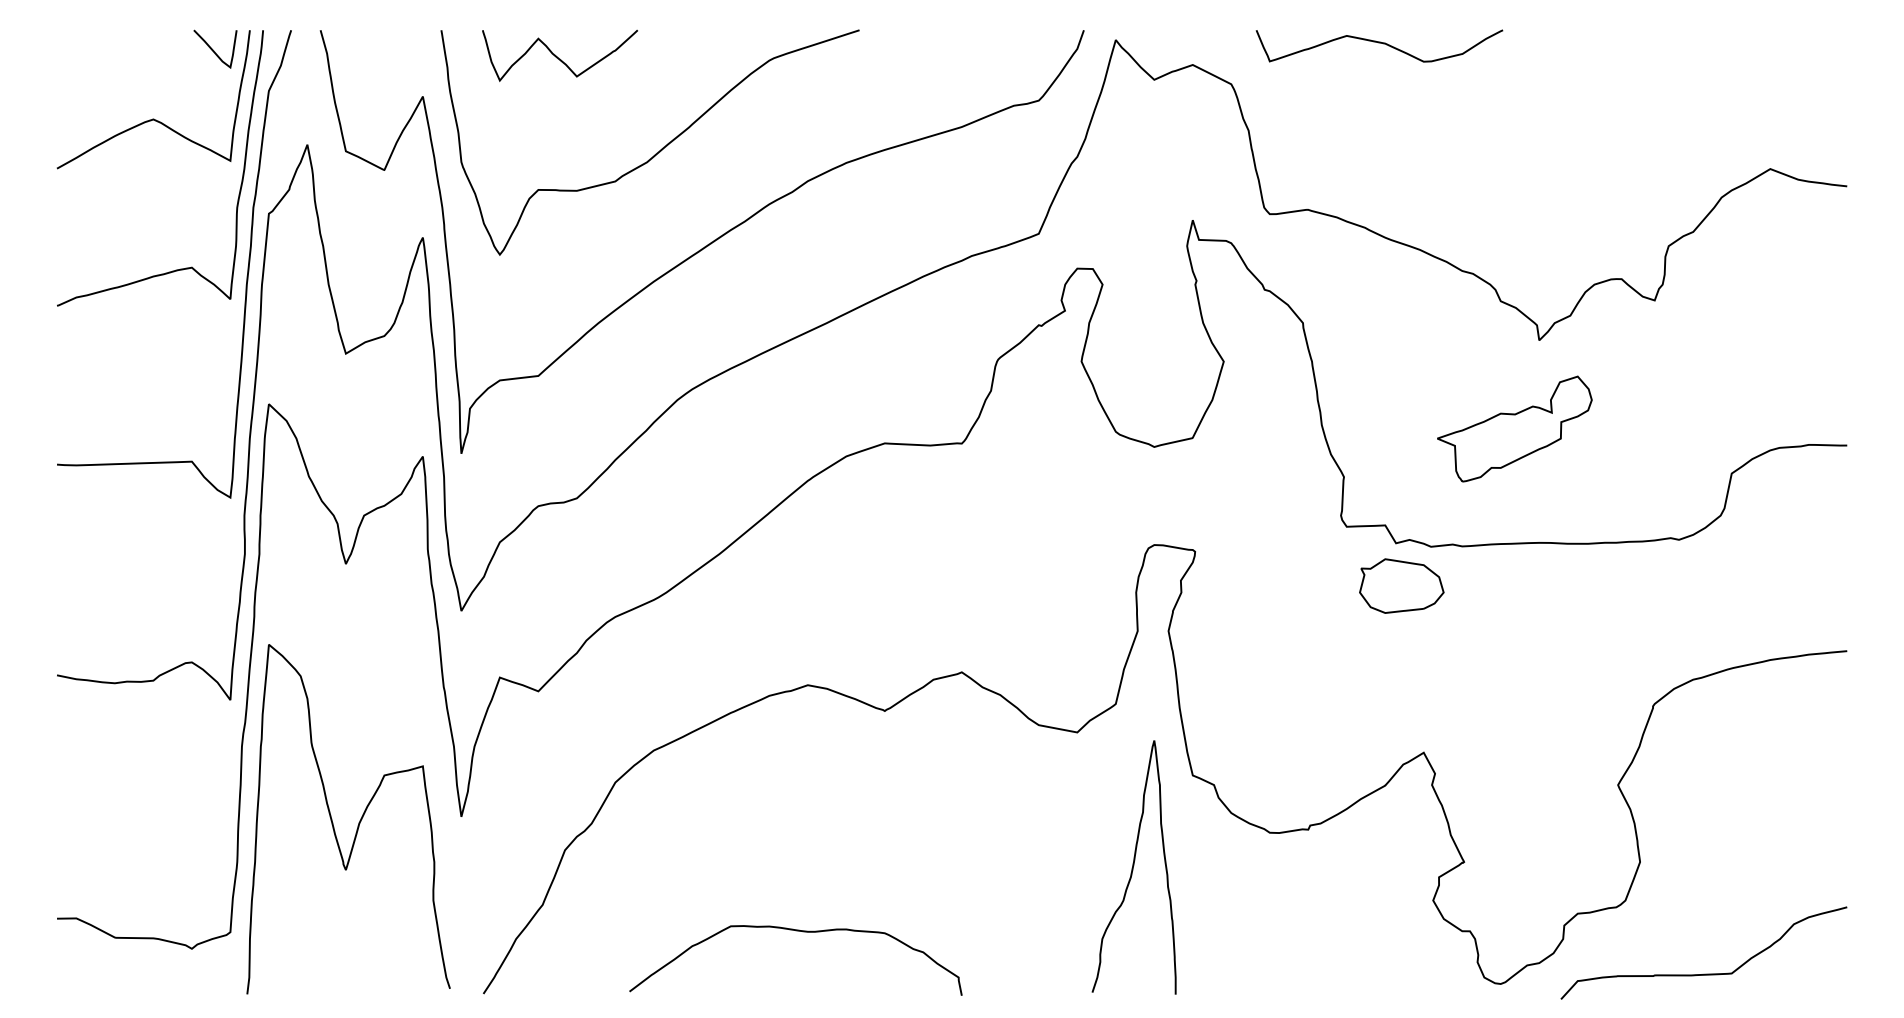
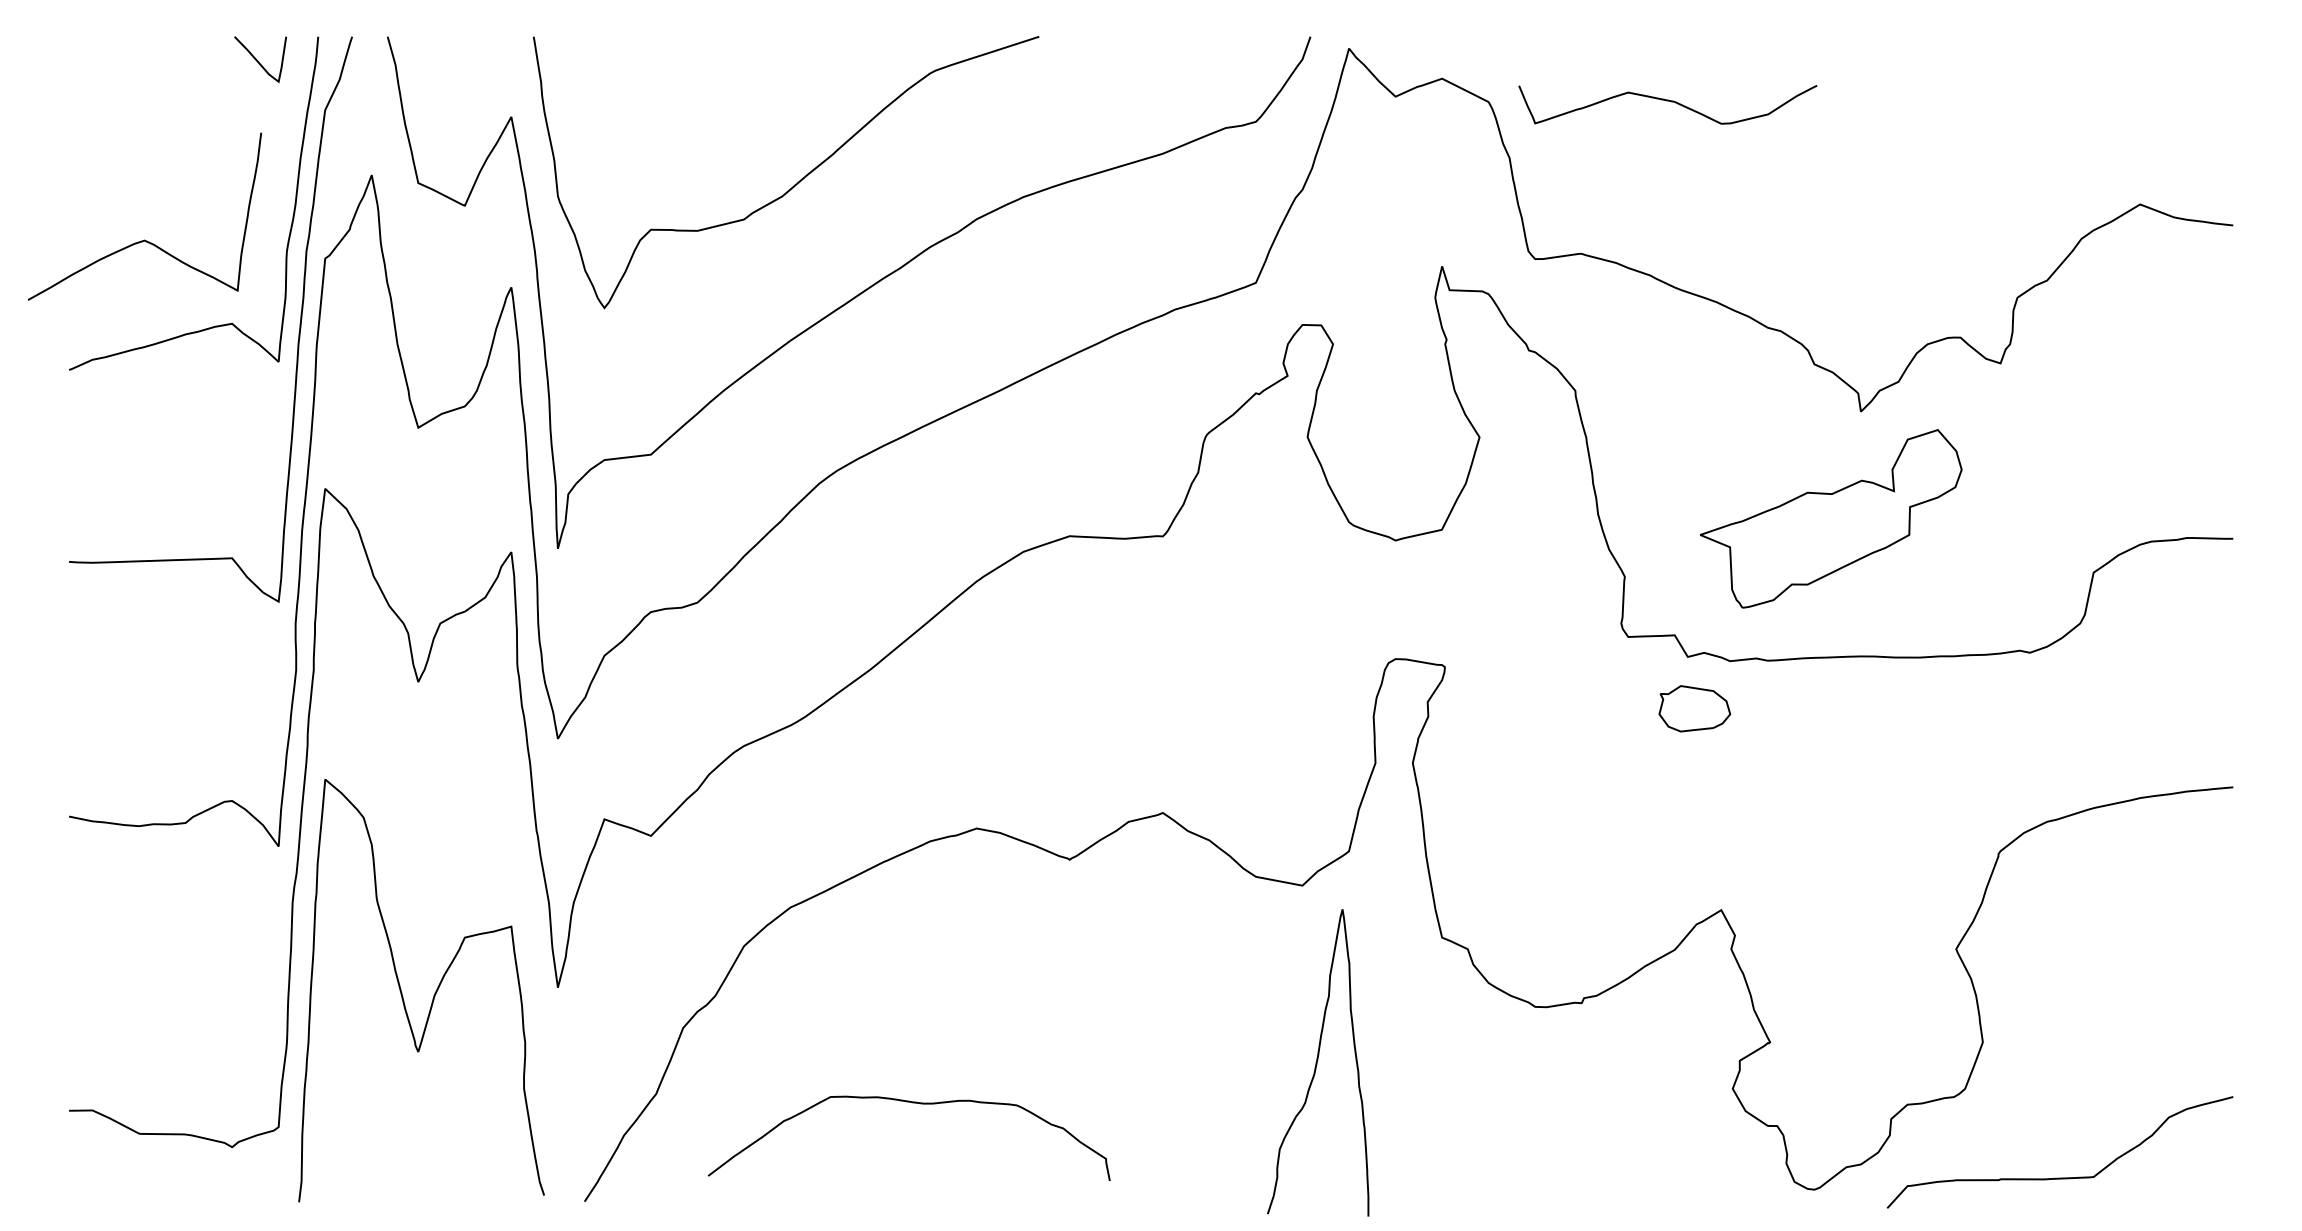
curve: (1379, 43) -> (1667, 101), moved
curve: (558, 57) -> (675, 69), removed
curve: (153, 118) -> (144, 239), moved
part: (1514, 428) -> (1831, 518), size x1.4
part: (1401, 585) -> (1694, 708), size x0.7
curve: (1133, 867) -> (1317, 1062), moved
curve: (798, 931) -> (912, 1103), moved

